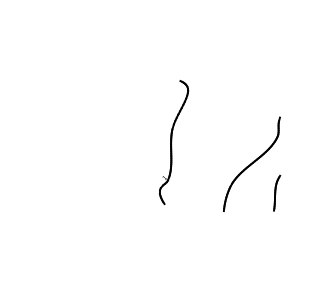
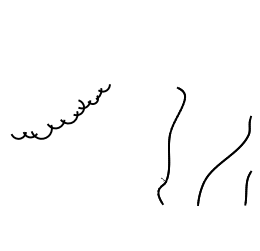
part: (78, 120) -> (60, 119), added
part: (174, 142) -> (172, 145), moved

